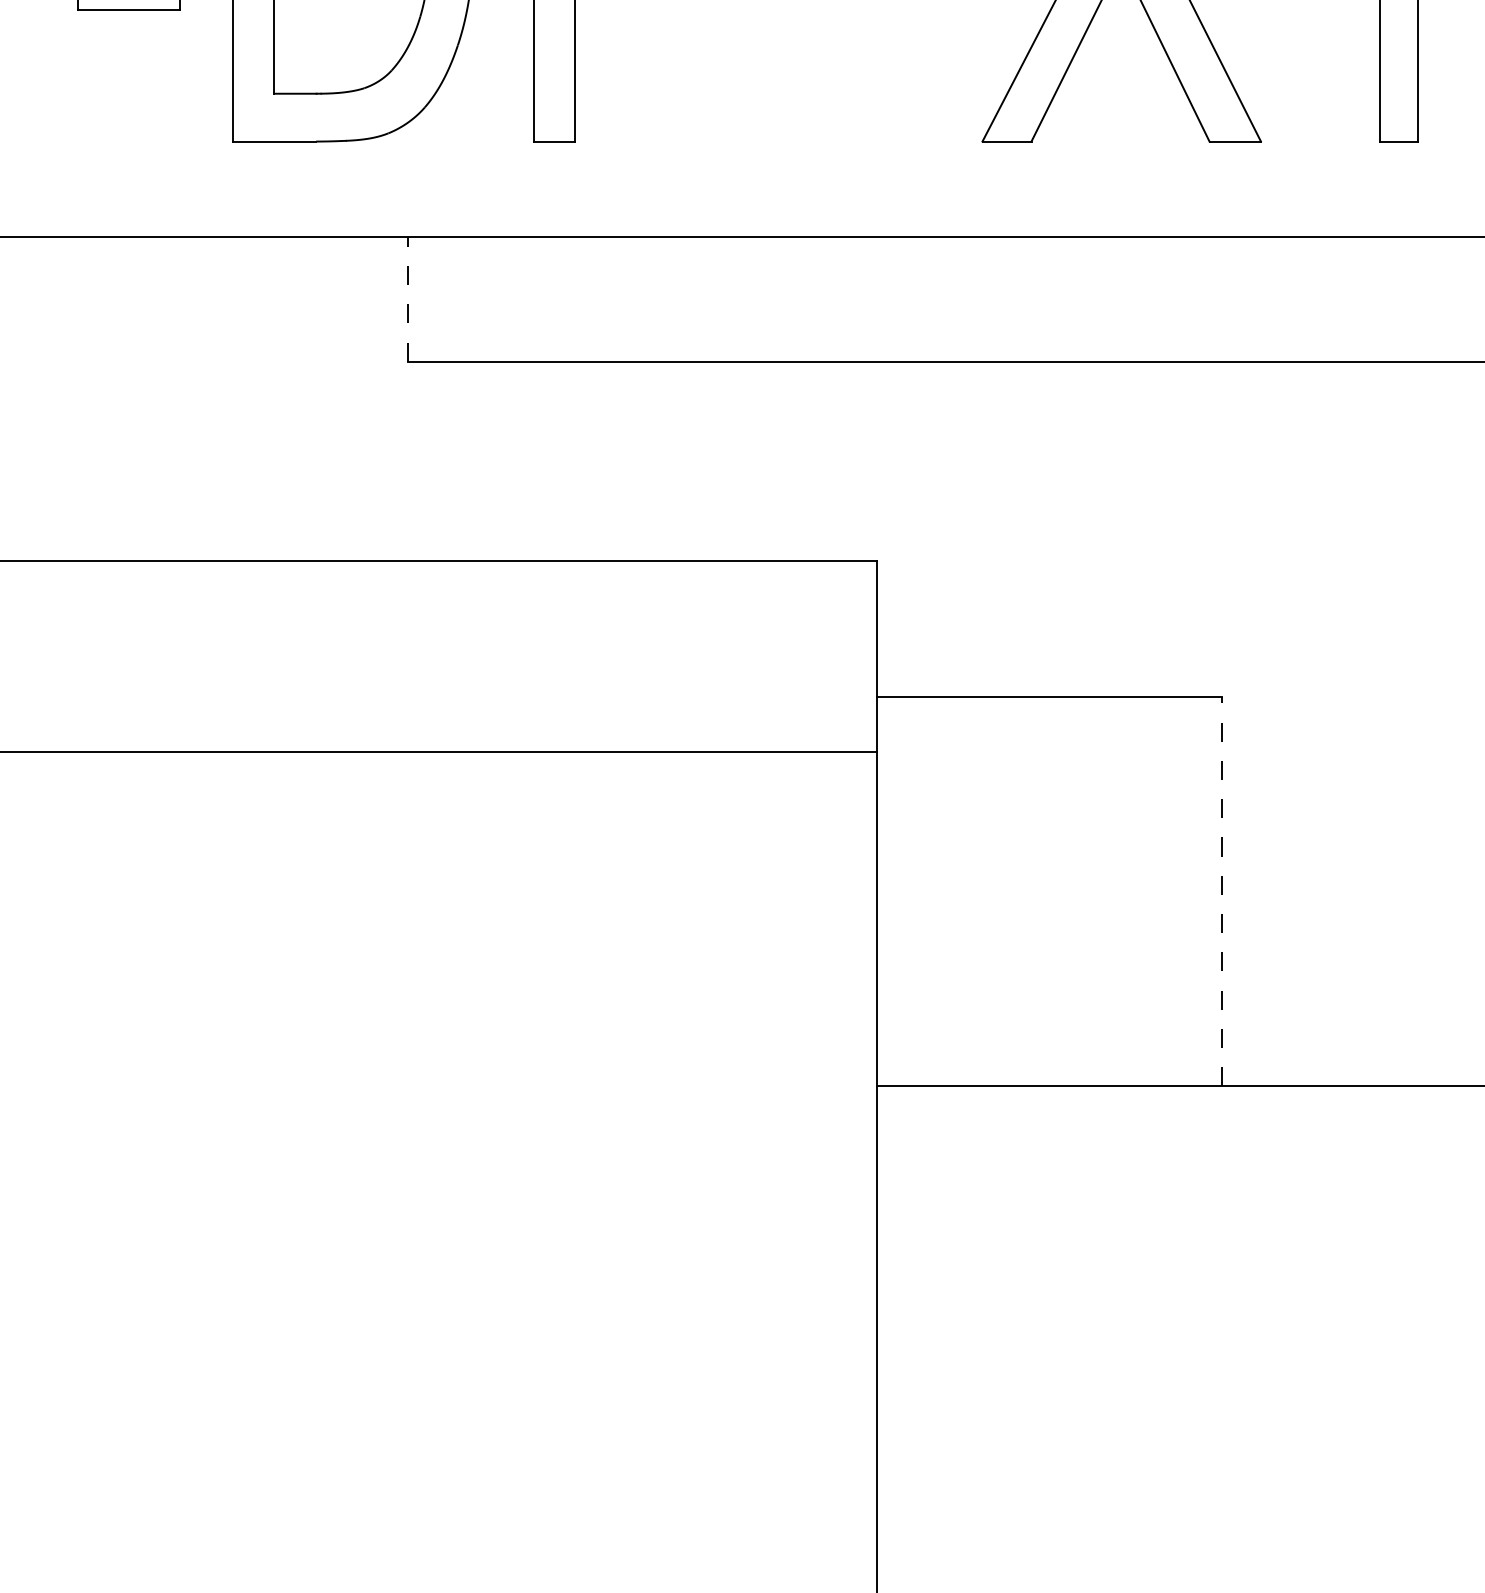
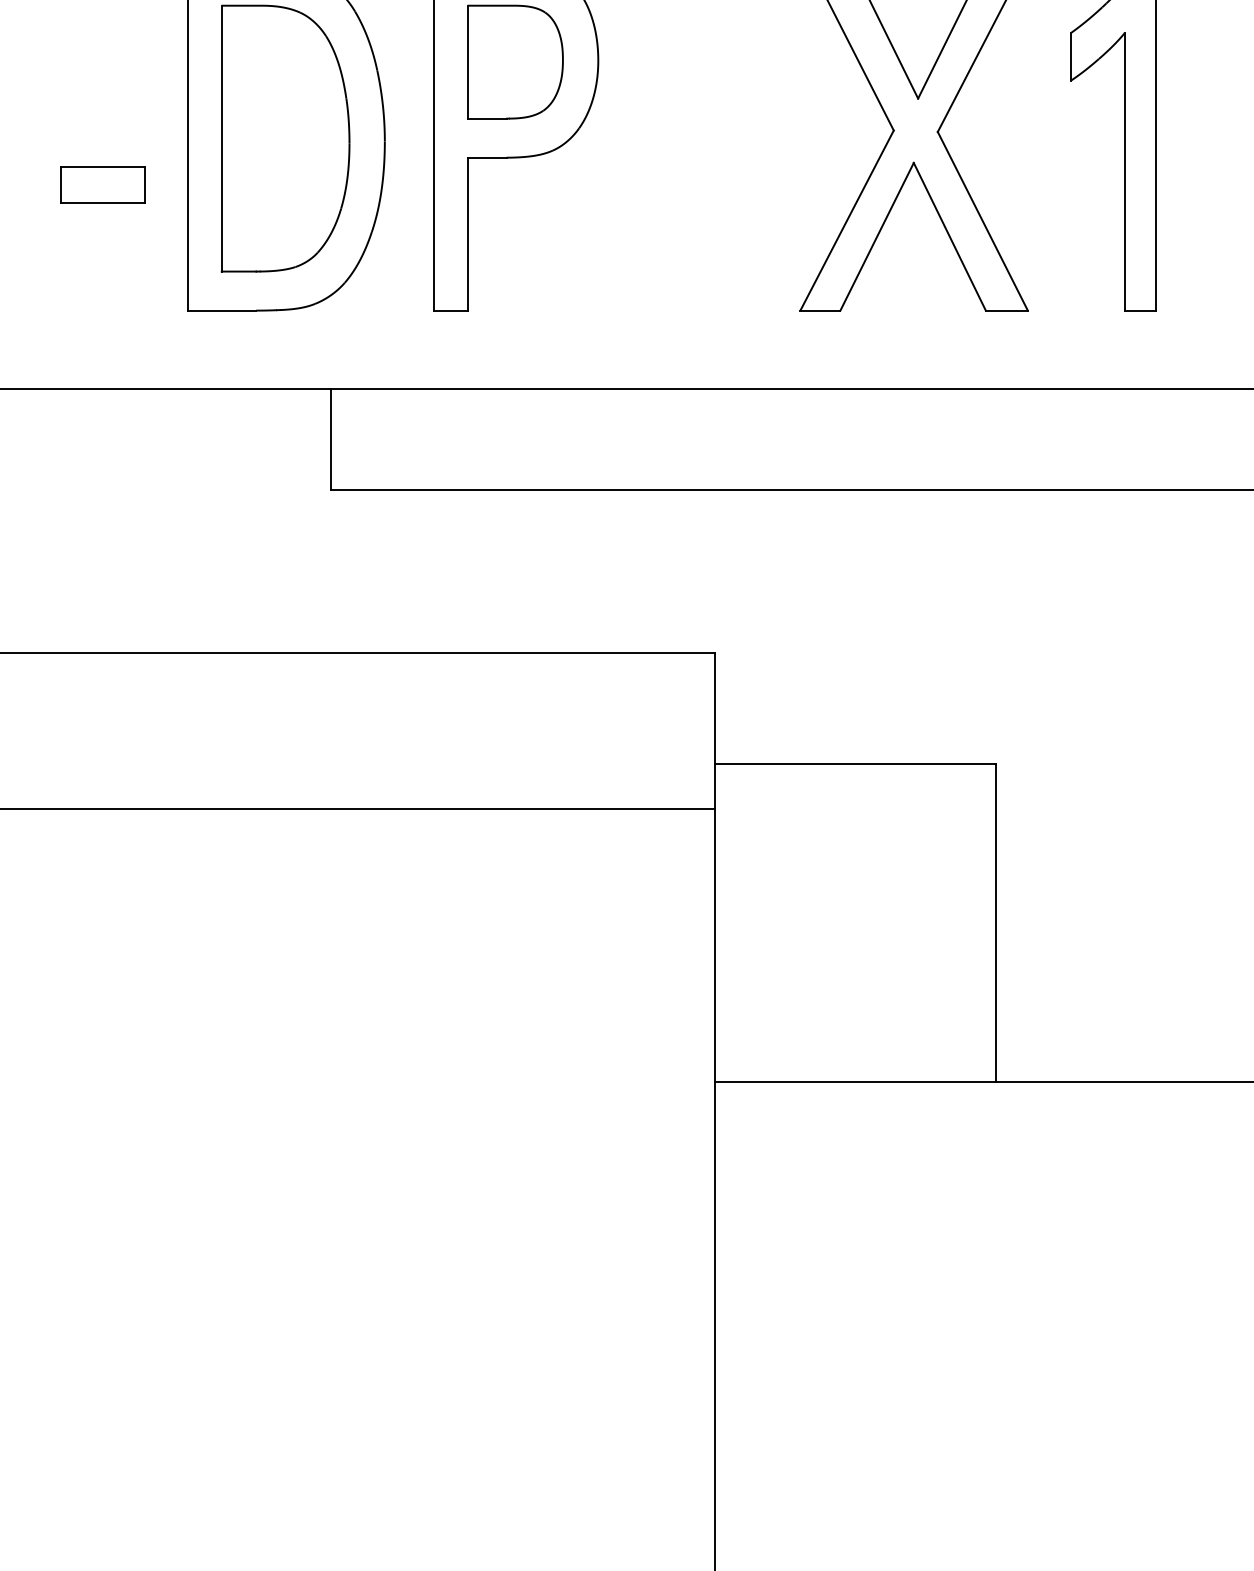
line: (408, 299) -> (331, 439), dashed -> solid
line: (1222, 890) -> (996, 922), dashed -> solid

